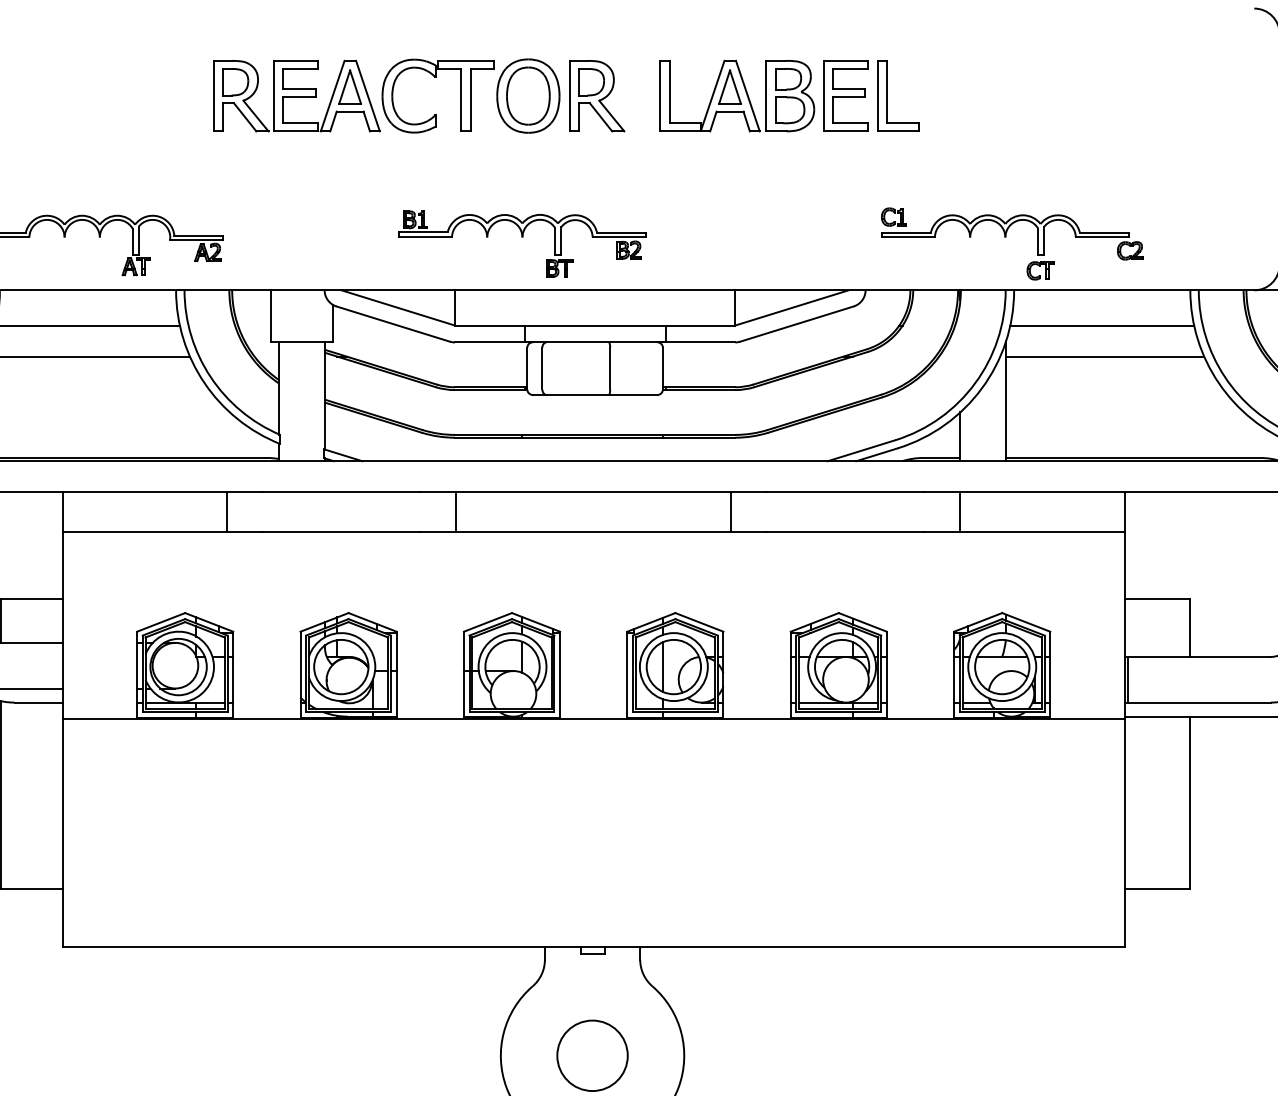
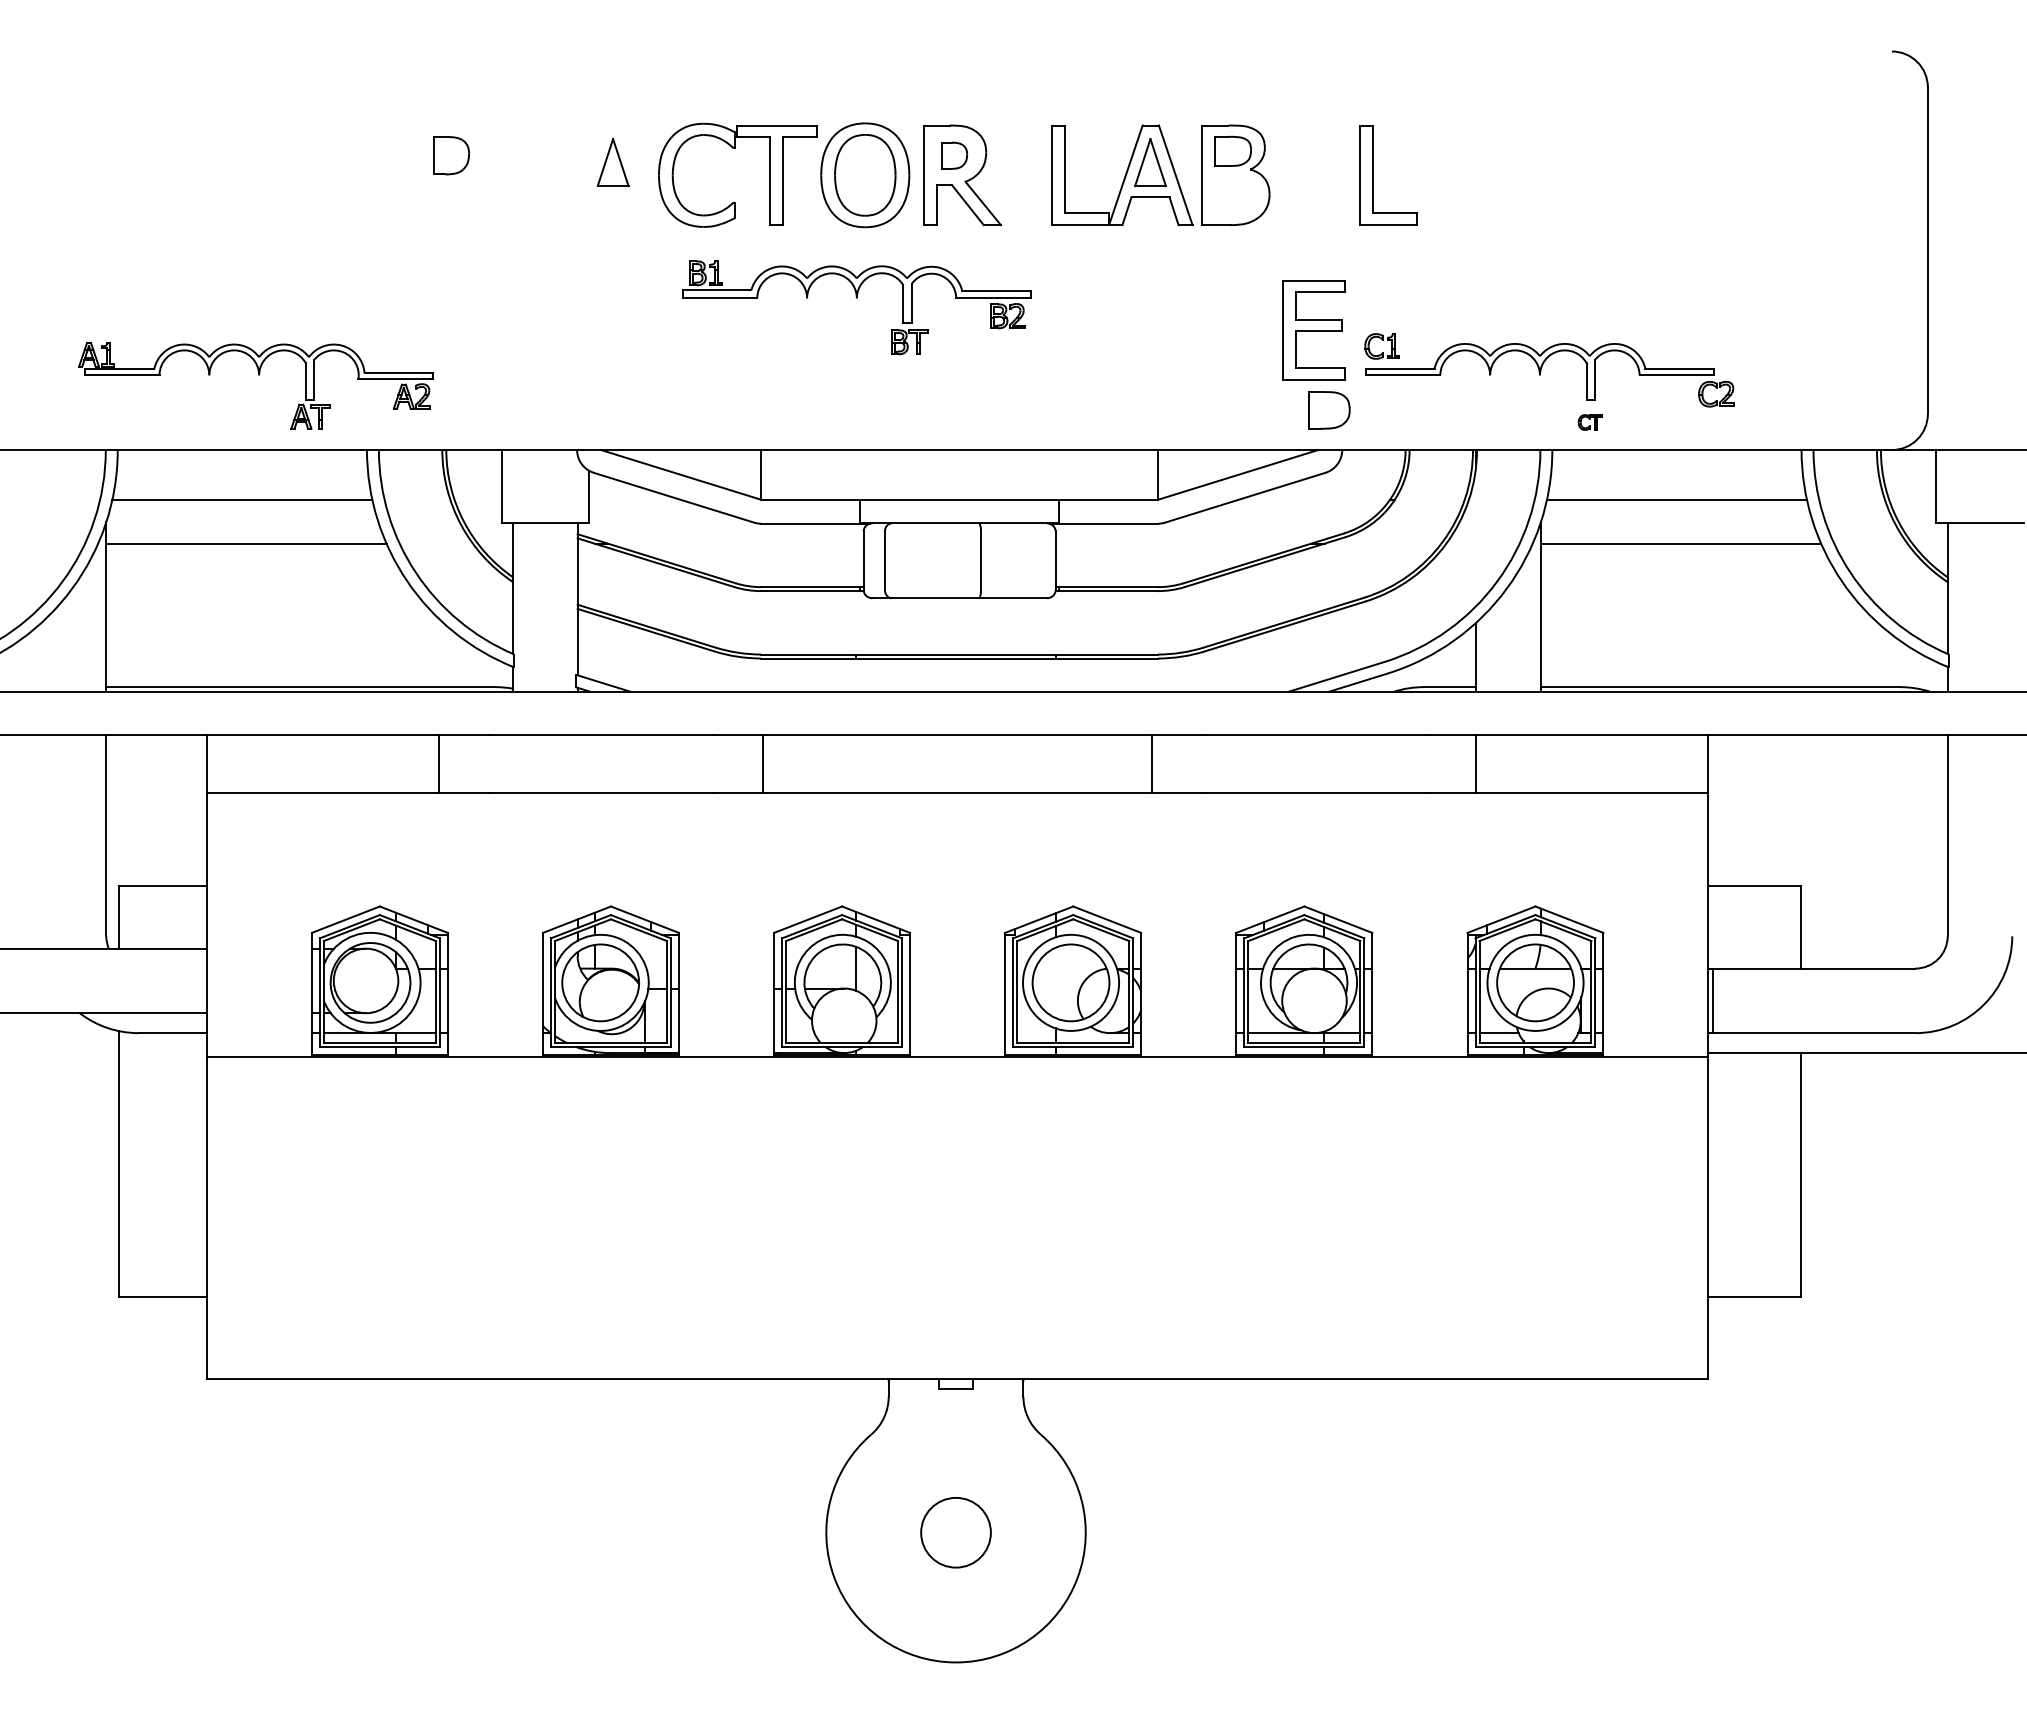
part: (591, 82) -> (954, 155), size x0.7
part: (297, 96) -> (538, 175), removed
part: (845, 96) -> (1313, 330), moved
part: (790, 110) -> (1329, 410), moved
part: (522, 237) -> (856, 298), moved
part: (1040, 270) -> (1589, 422), size x0.6
line: (662, 666) -> (1055, 982), removed
circle: (592, 1055) -> (955, 1532), size x0.7

